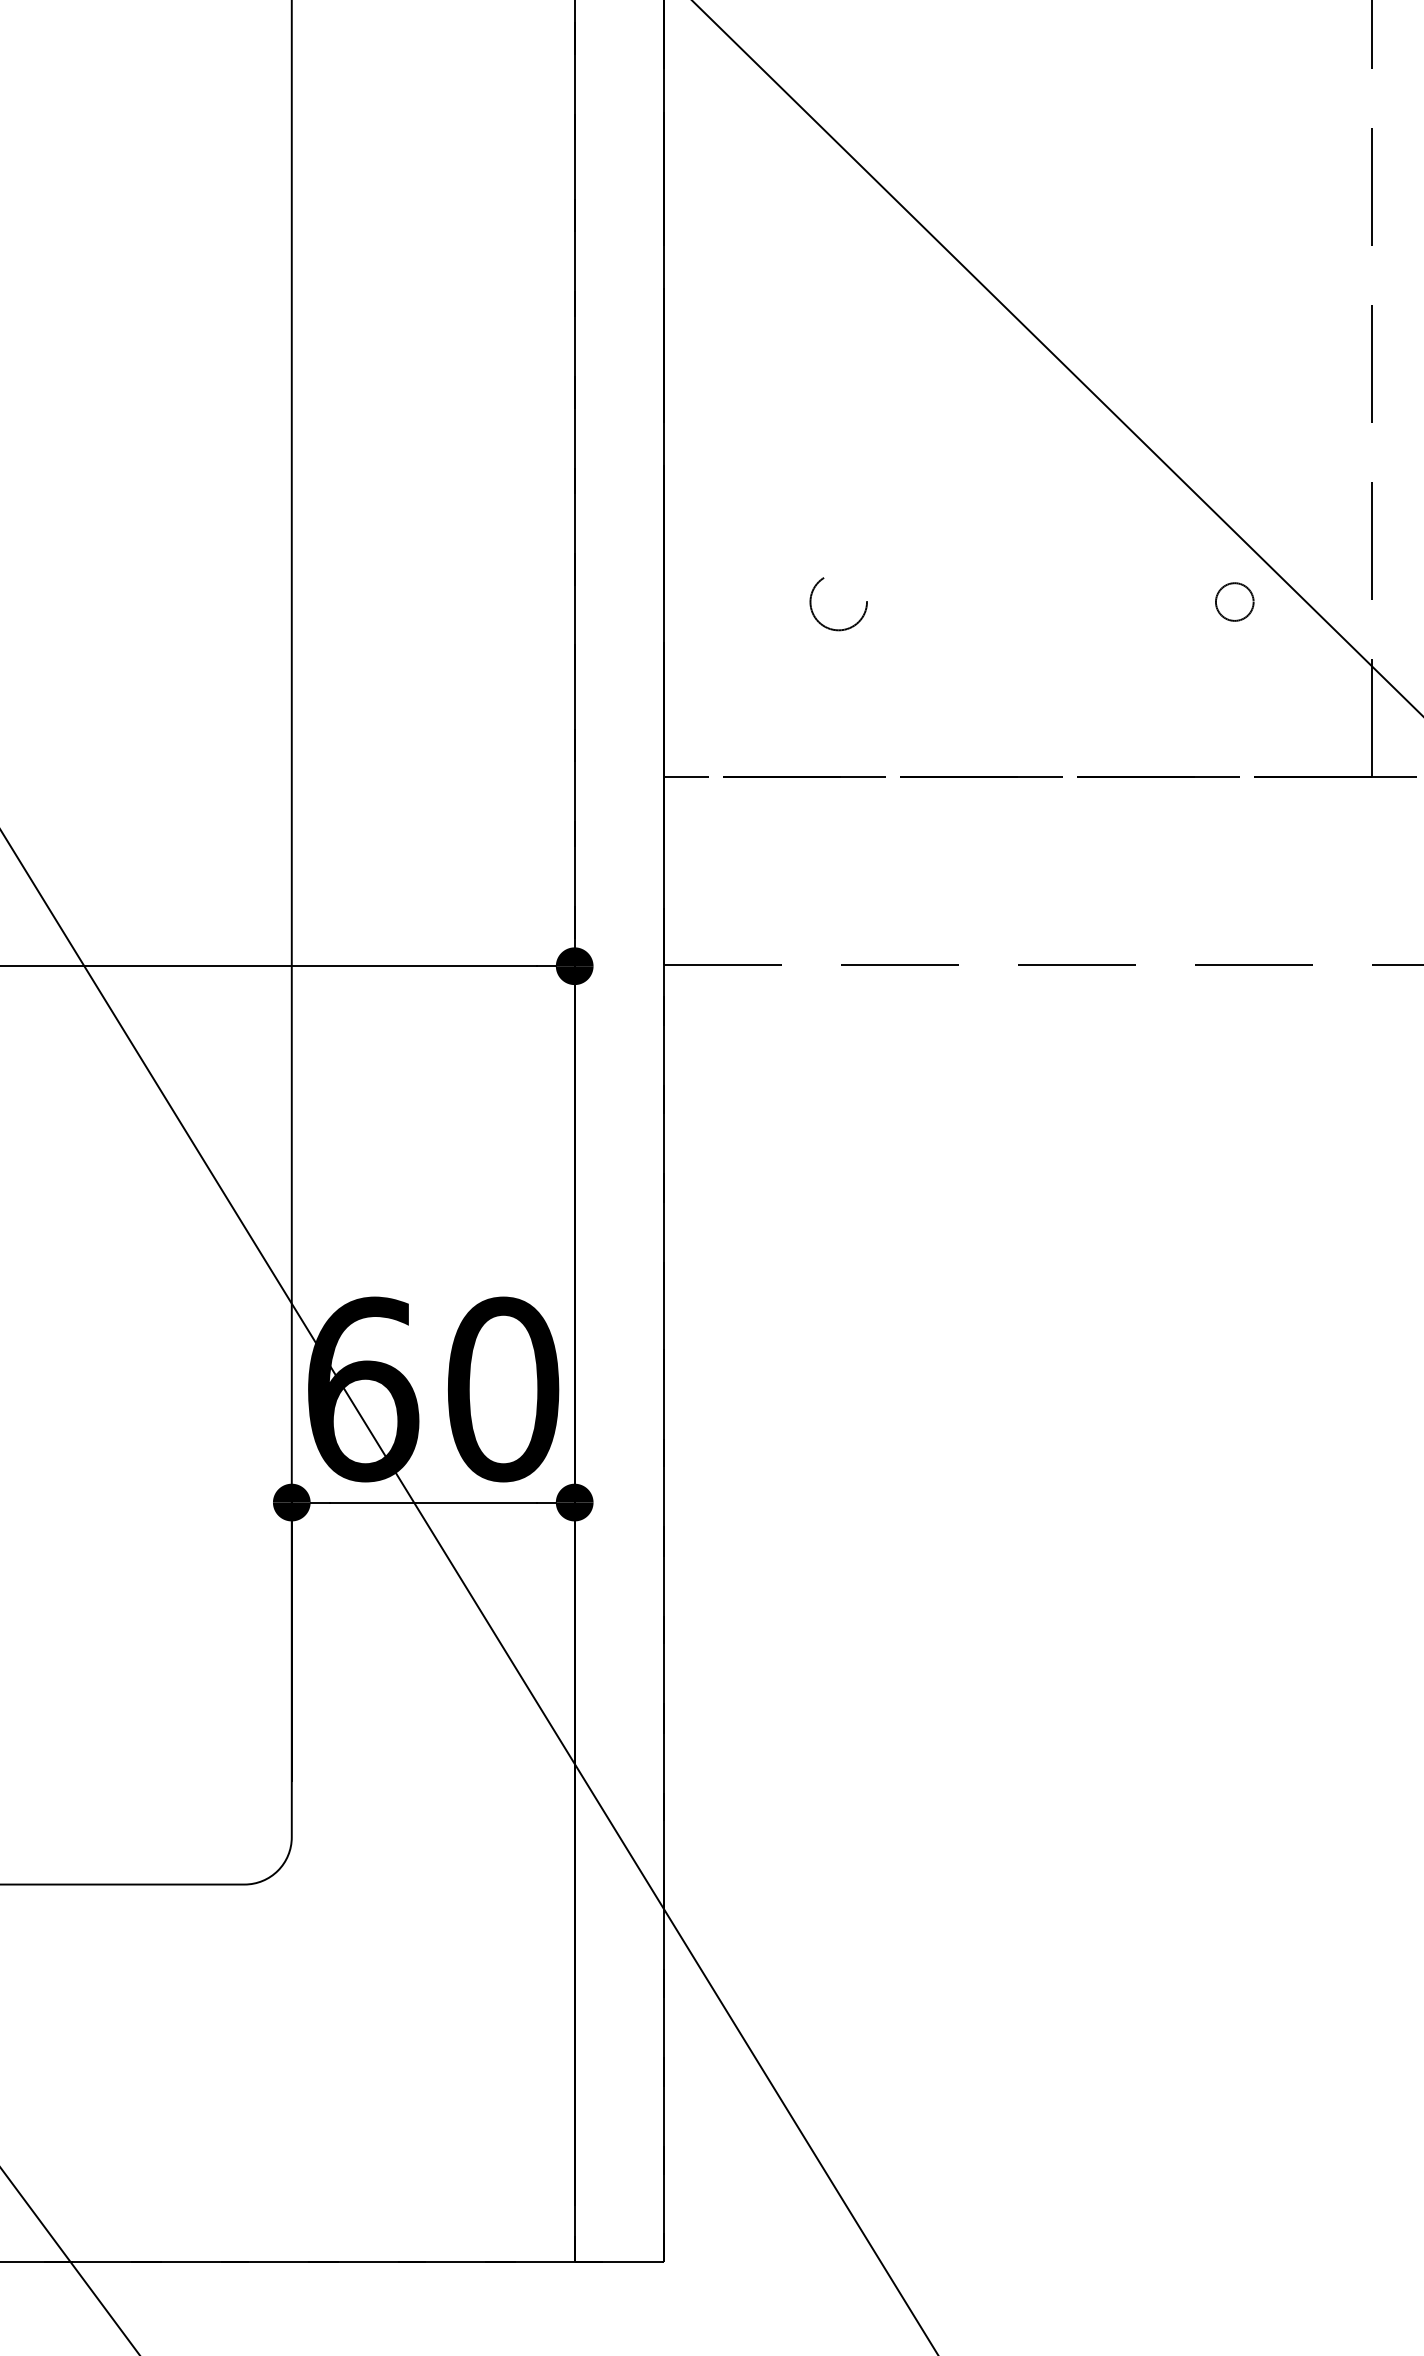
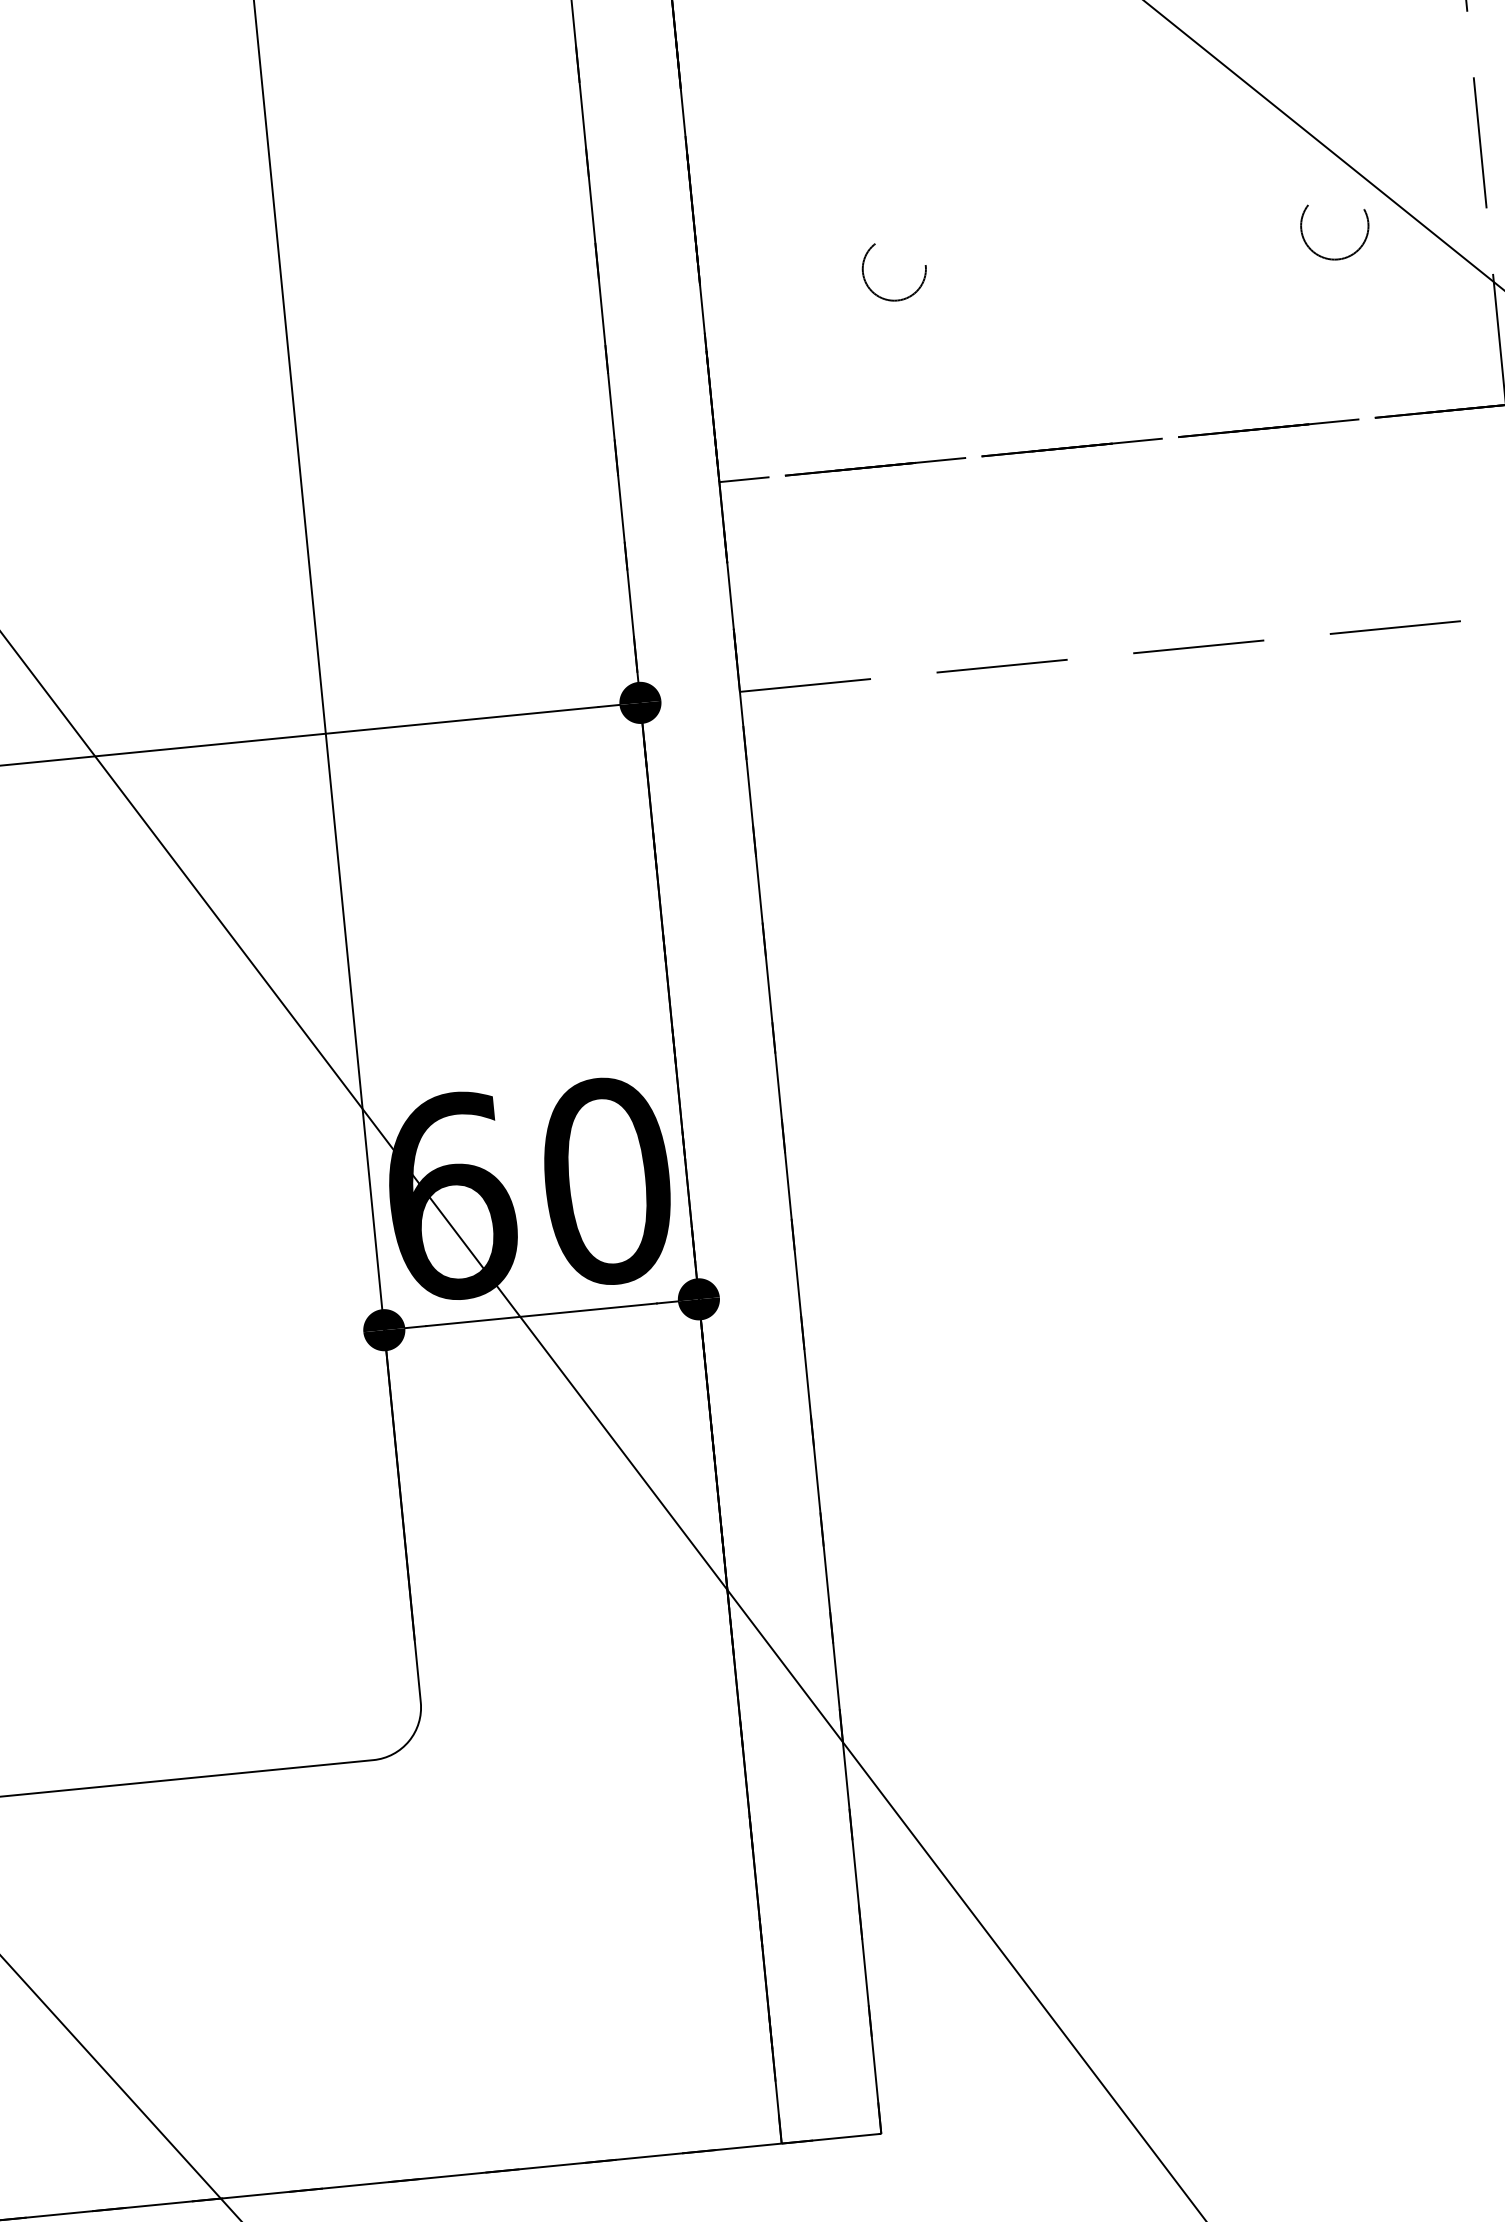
circle: (1234, 601) -> (1334, 225), size x1.6

